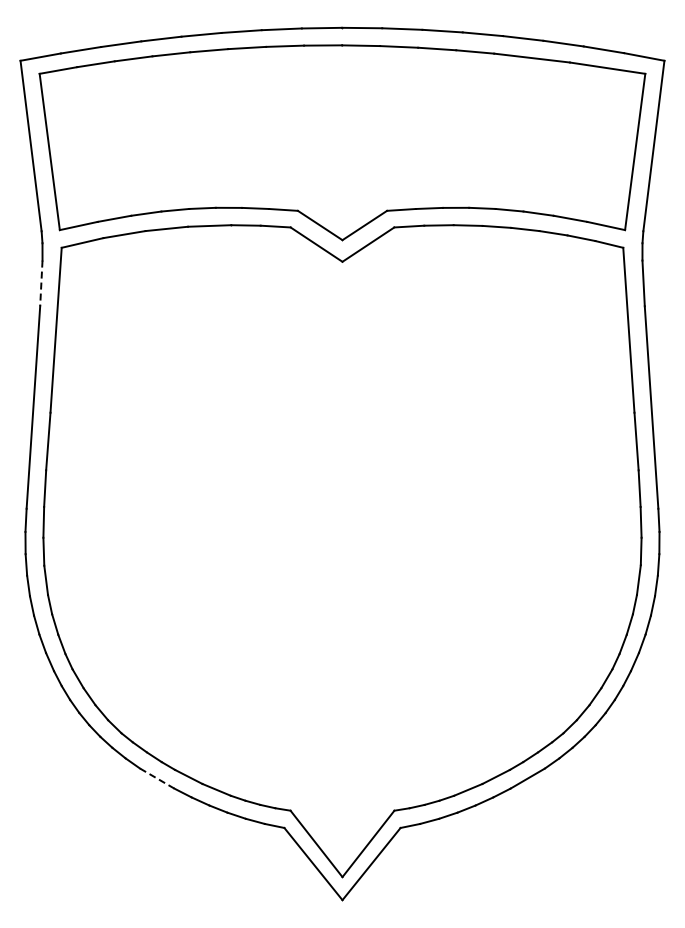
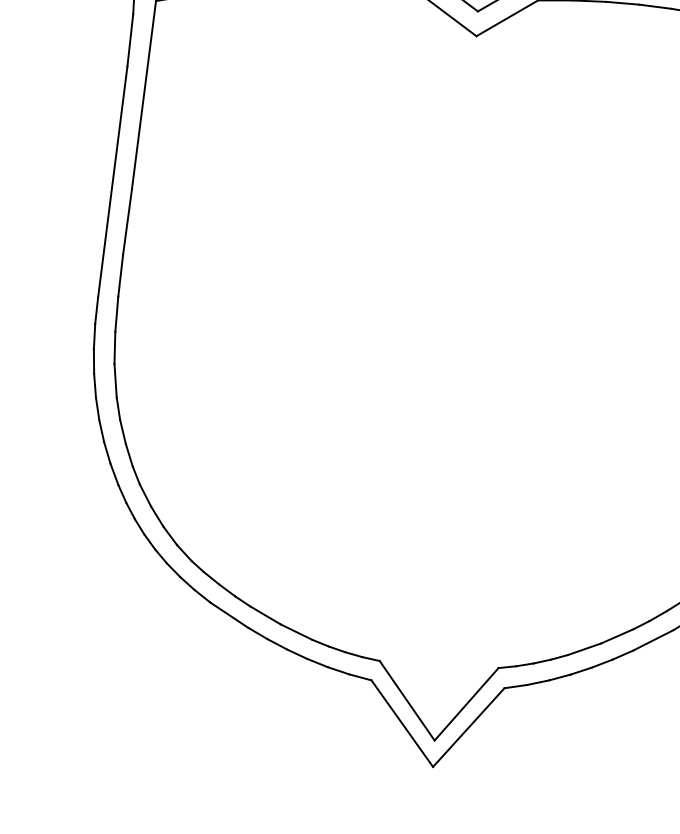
line: (41, 283) -> (130, 40), dashed -> solid
line: (157, 778) -> (229, 615), dashed -> solid

